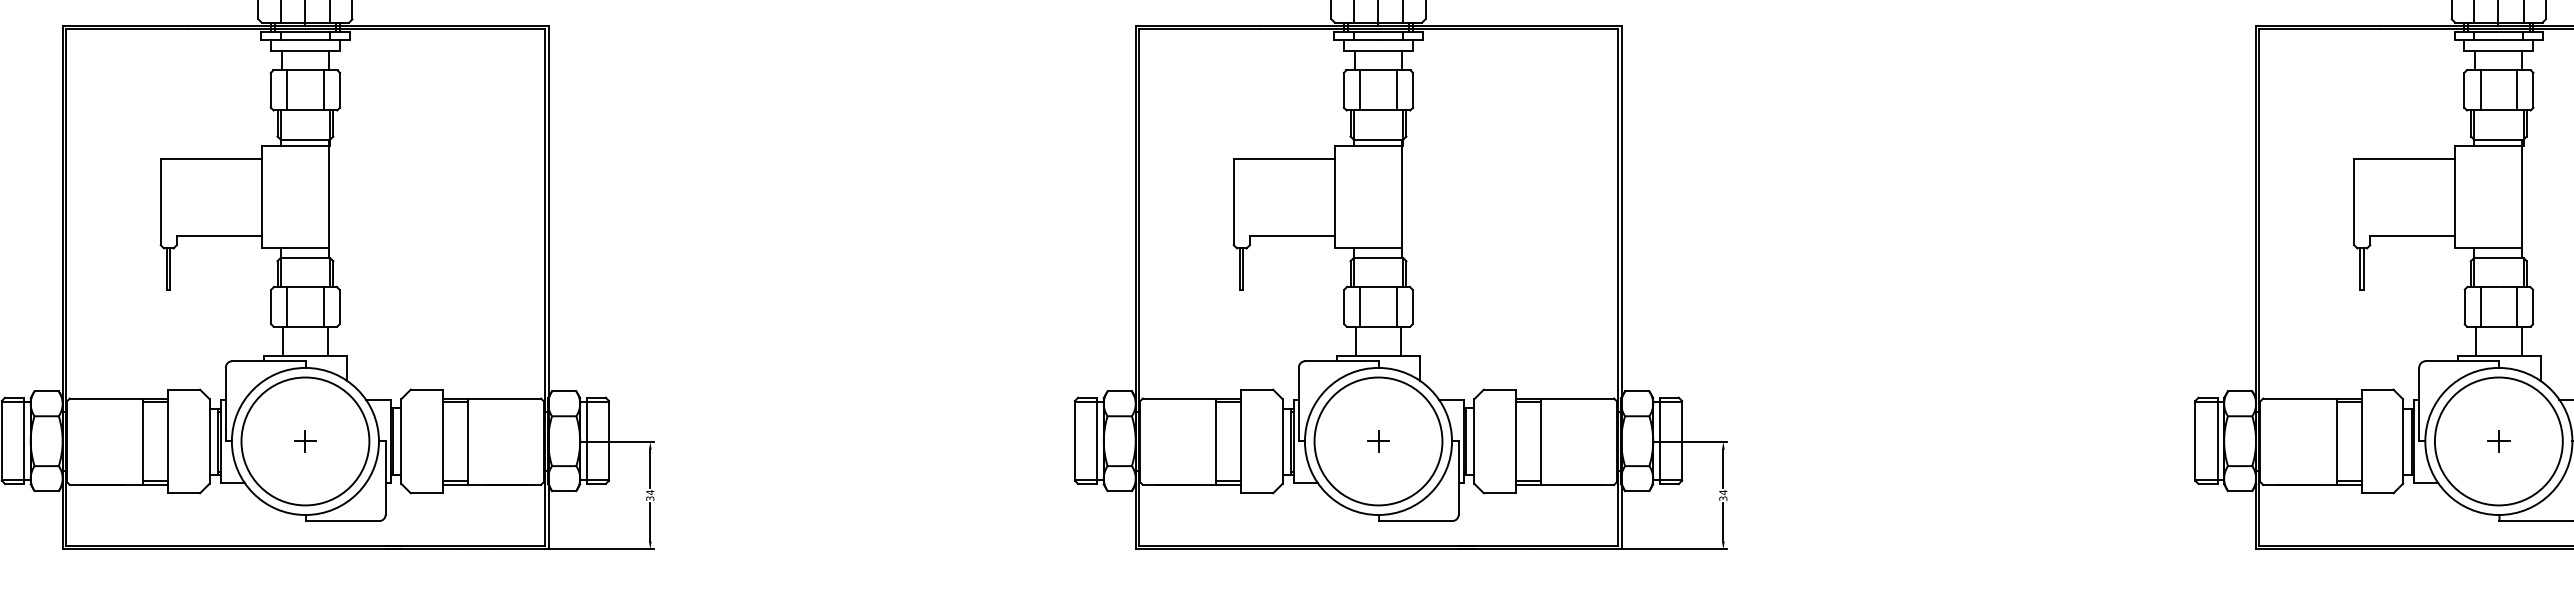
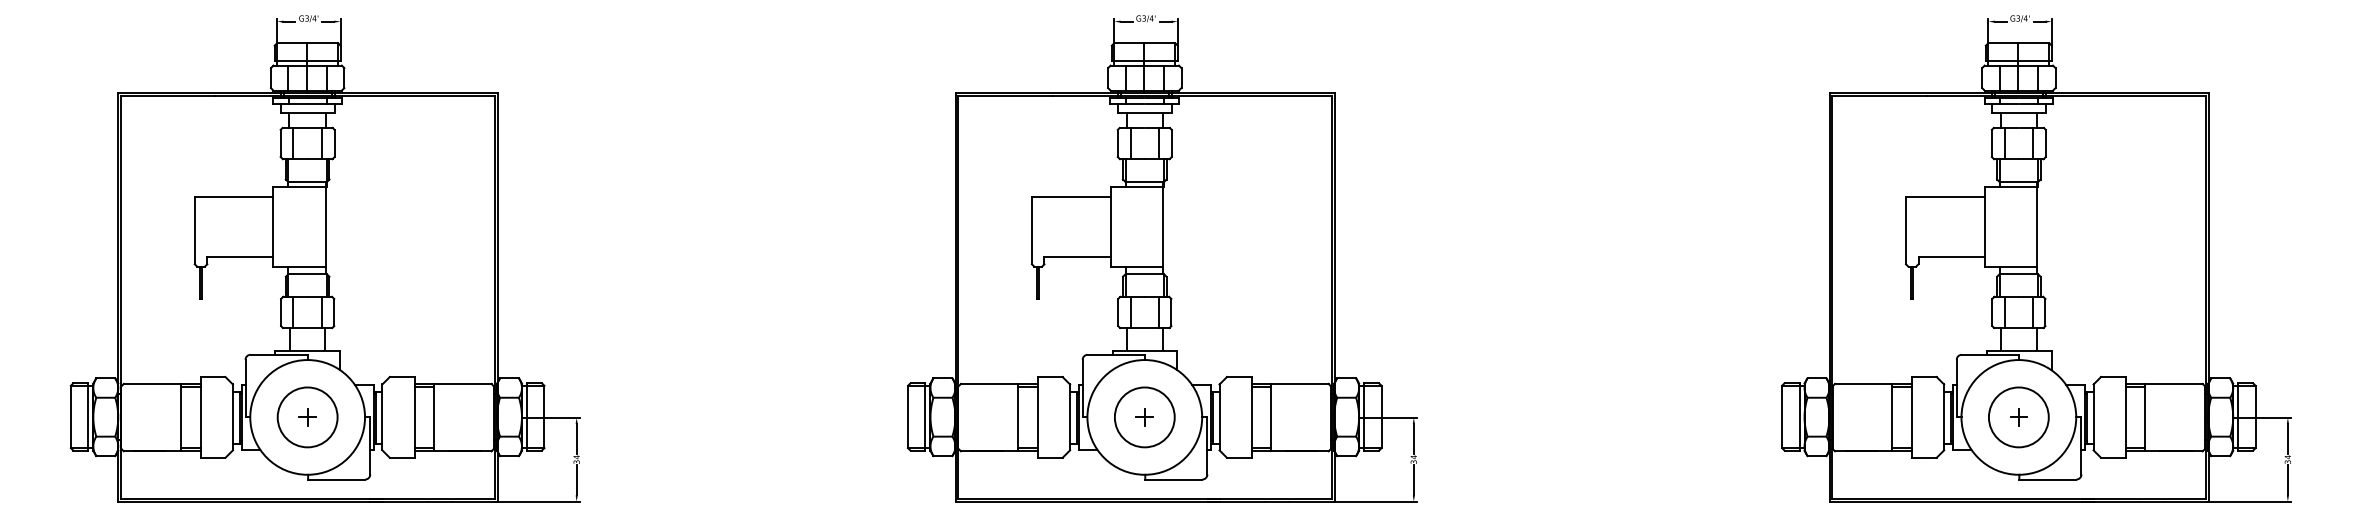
circle: (305, 441) -> (307, 417), size x0.6
circle: (1378, 441) -> (1144, 417), size x0.6
circle: (2498, 441) -> (2018, 417), size x0.6

